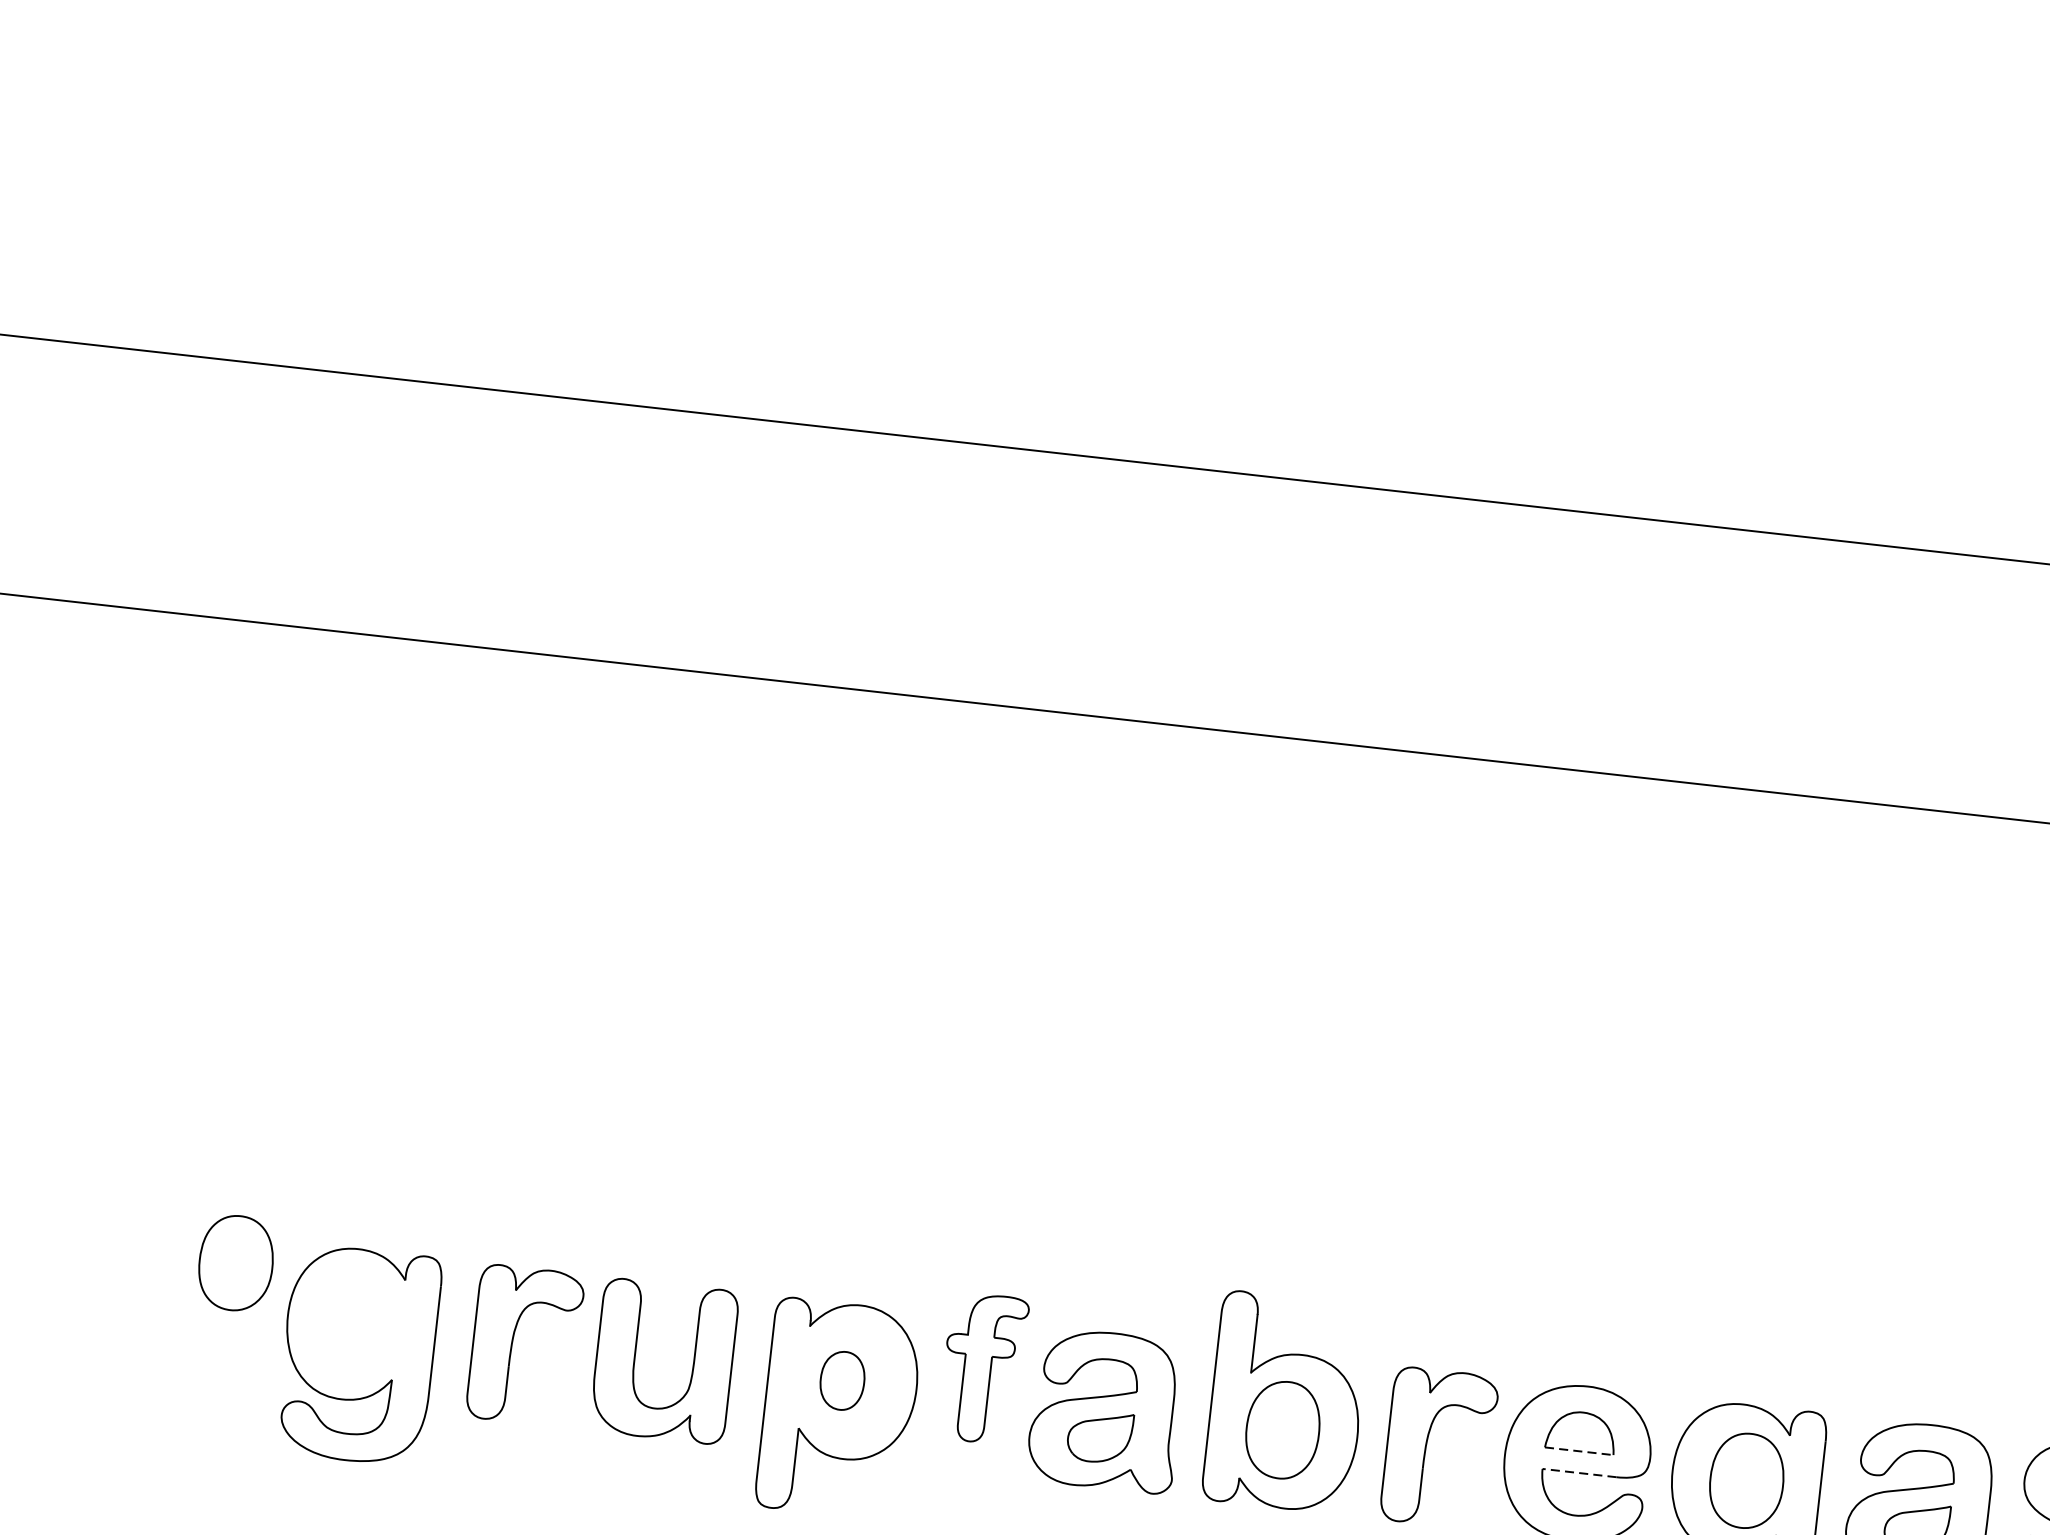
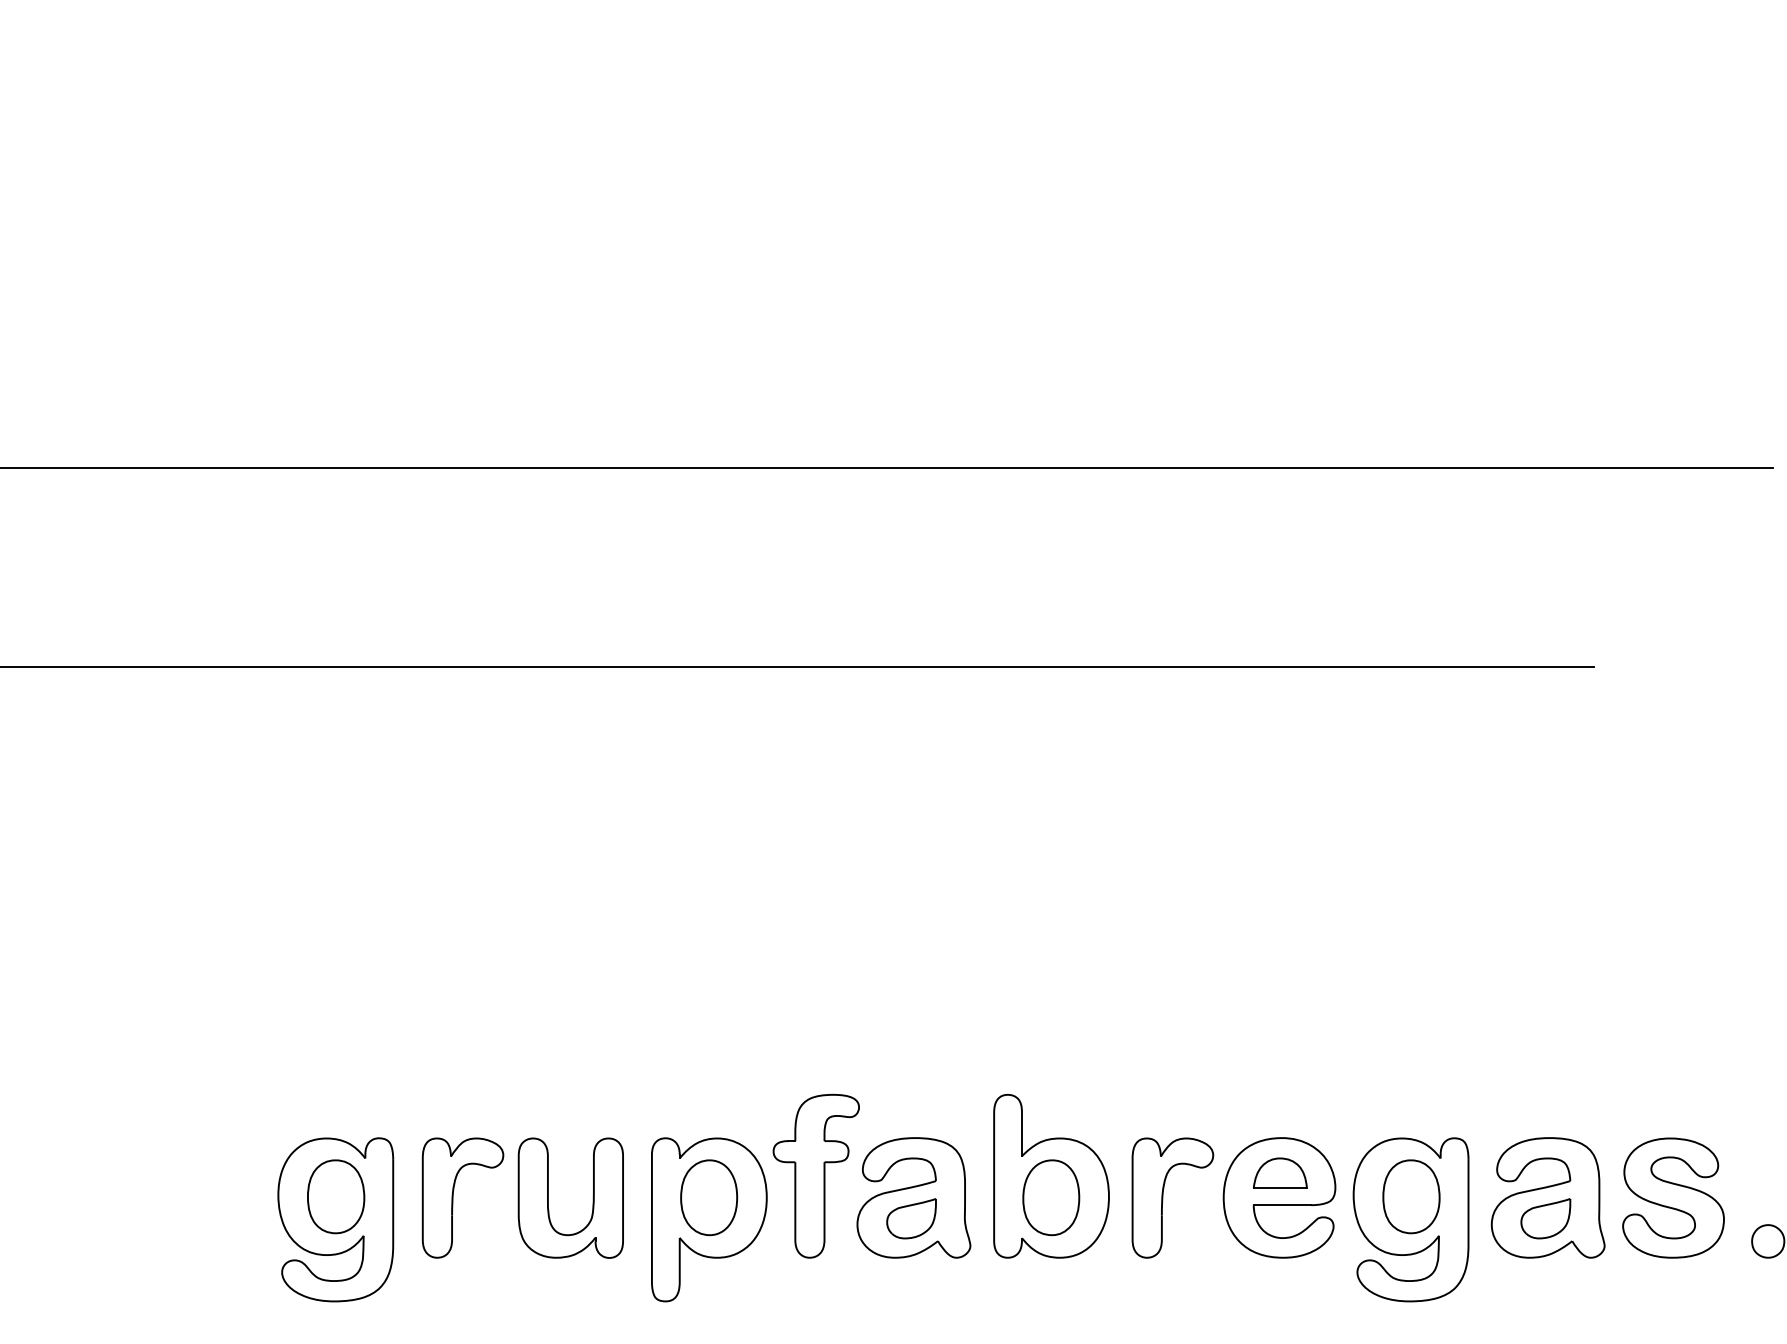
part: (236, 1262) -> (336, 1196), moved
part: (982, 1368) -> (815, 1176), size x1.43
part: (842, 1380) -> (709, 1197), size x1.67
line: (1579, 1451) -> (1280, 1188), dashed -> solid
line: (1579, 1473) -> (1282, 1205), dashed -> solid

